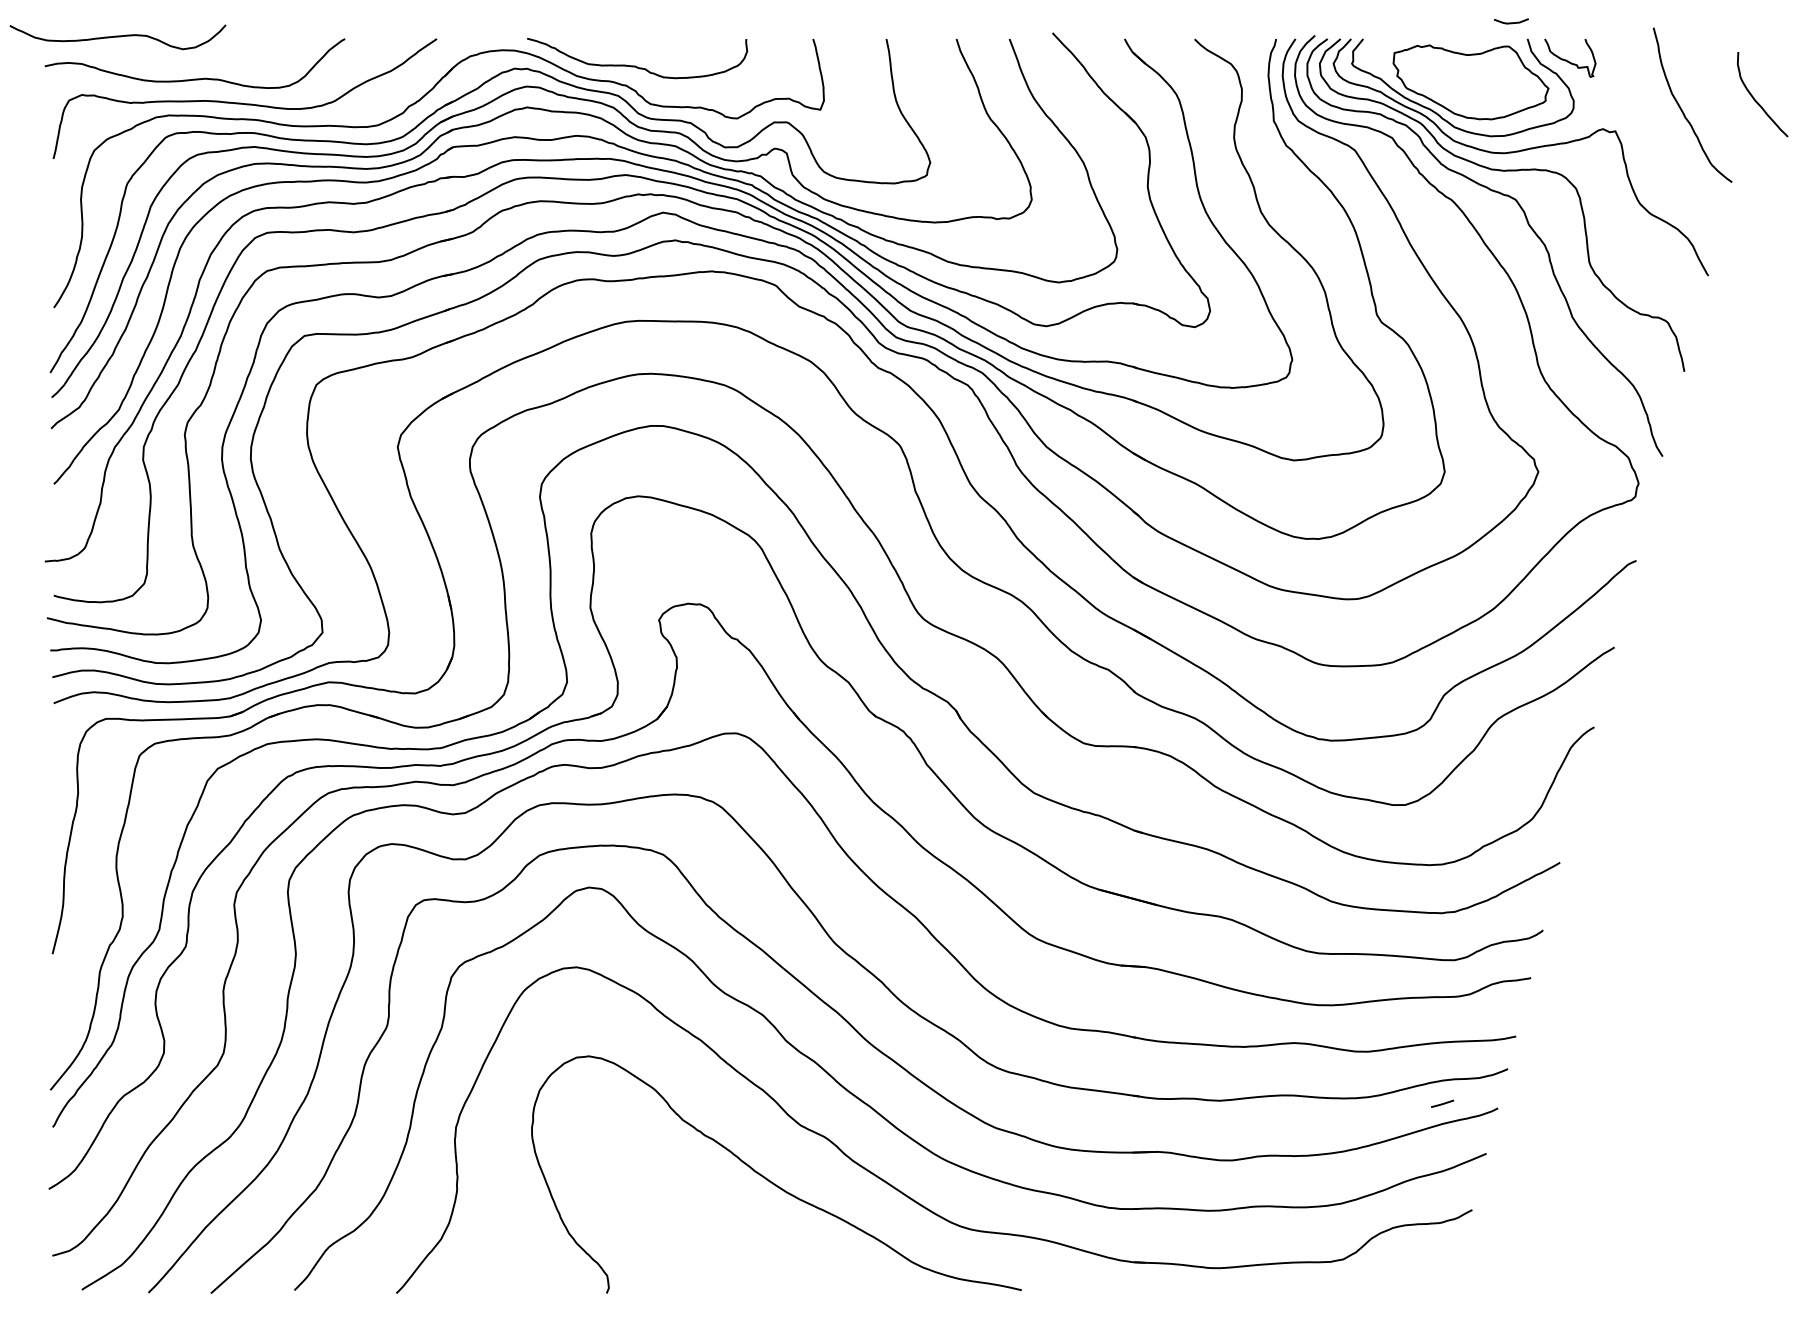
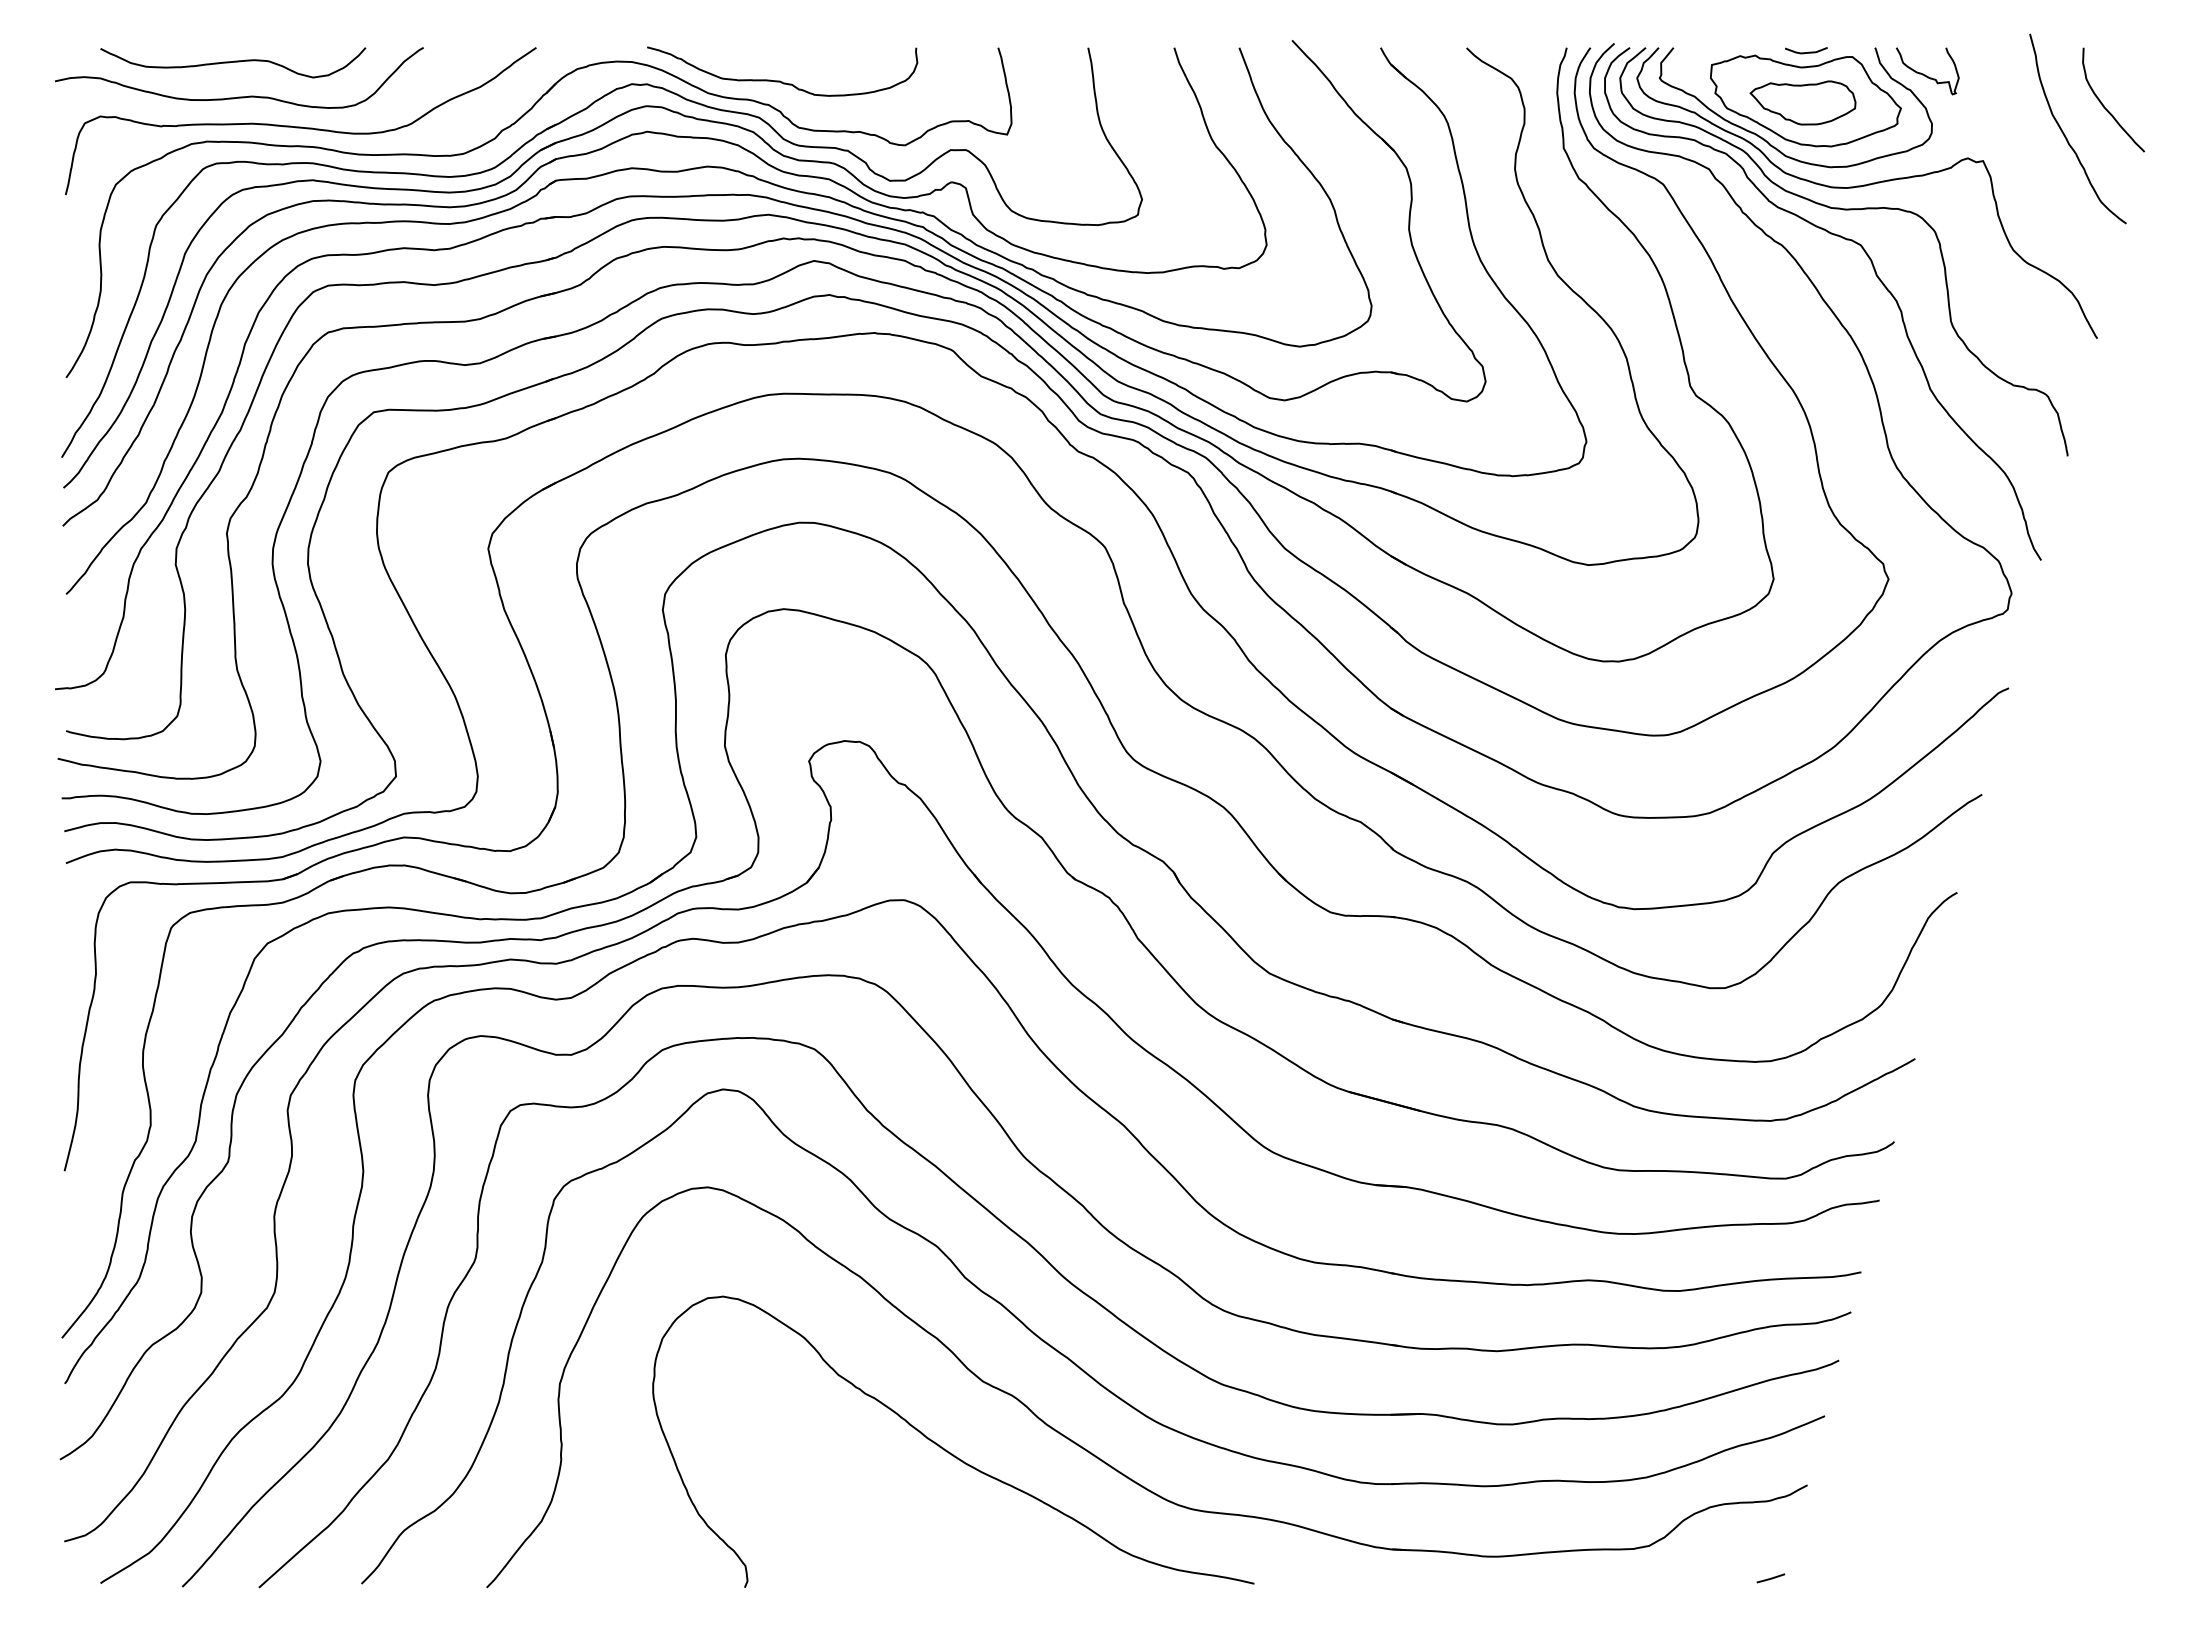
line: (1511, 22) -> (1806, 52), moved
curve: (117, 37) -> (232, 63), moved
part: (1468, 83) -> (1802, 102), added
curve: (1756, 100) -> (2105, 107), moved
line: (1442, 1103) -> (1770, 1577), moved

